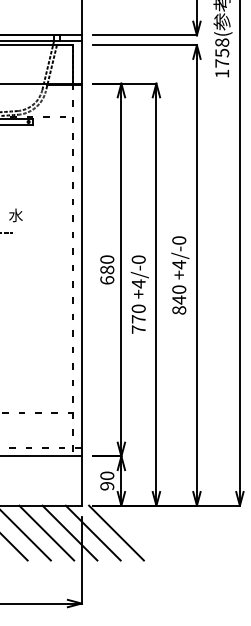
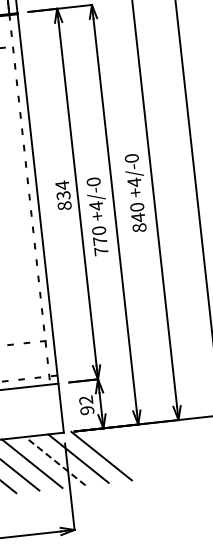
text: (107, 269) -> (63, 195), 680 -> 834
text: (107, 475) -> (86, 399), 90 -> 92
line: (69, 533) -> (54, 461), solid -> dashed

